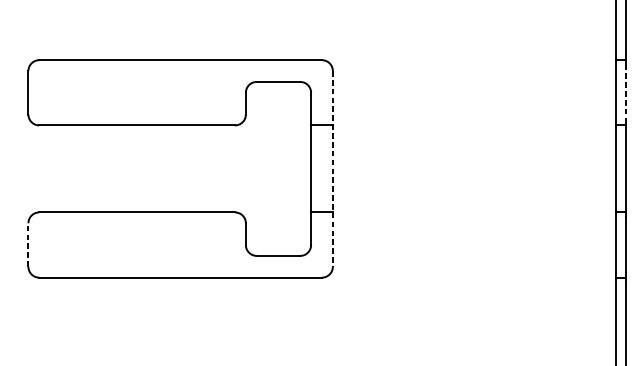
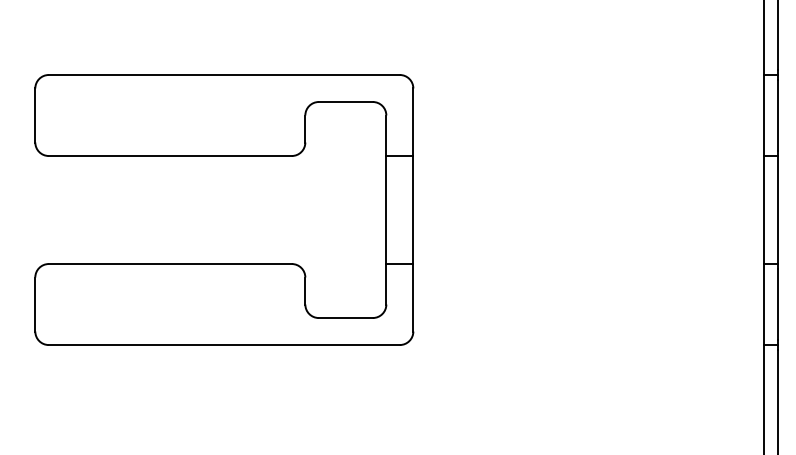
line: (626, 93) -> (777, 116), dashed -> solid
line: (332, 169) -> (413, 210), dashed -> solid
line: (28, 245) -> (35, 304), dashed -> solid

